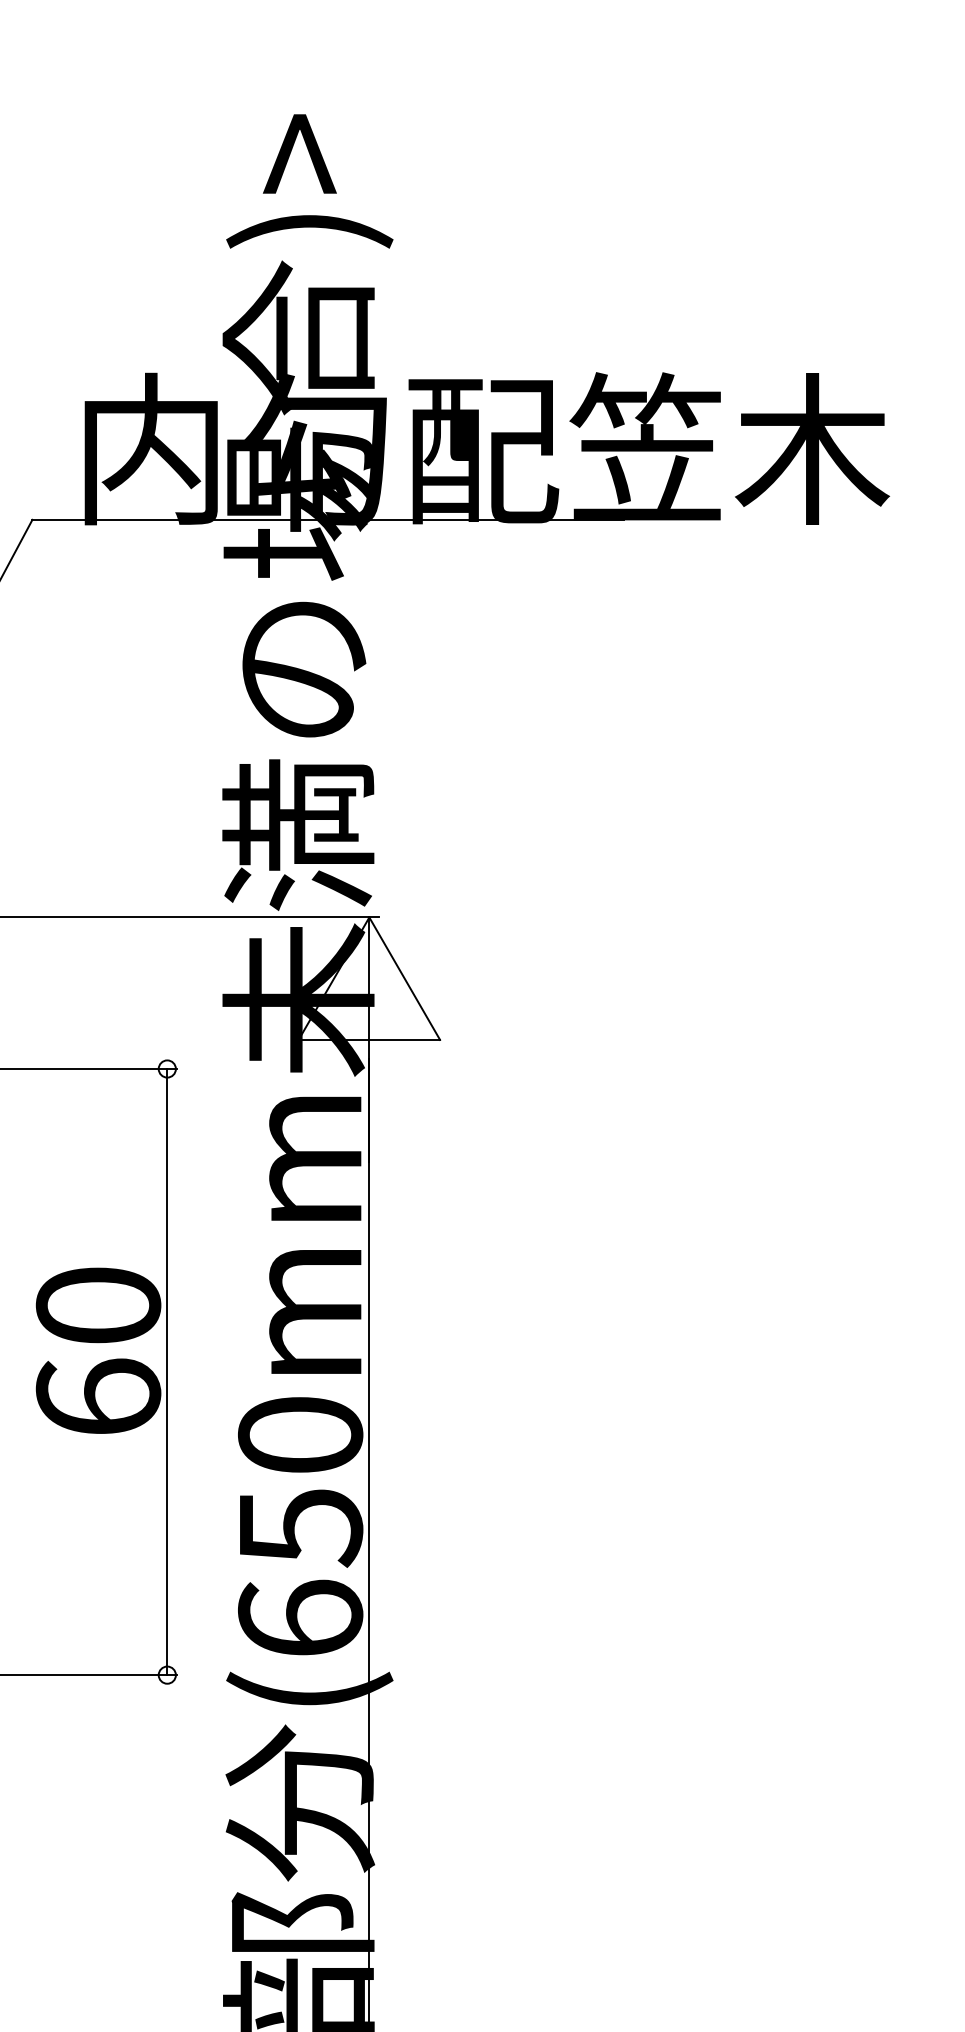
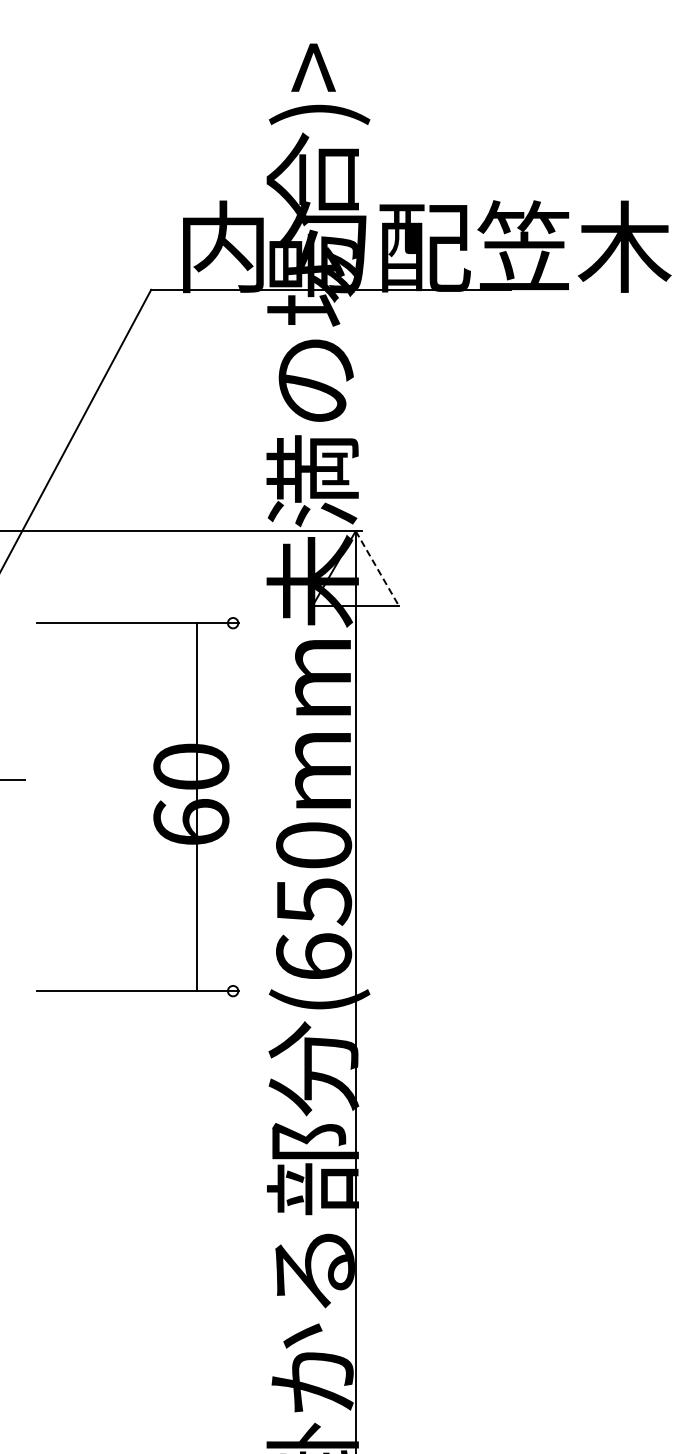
line: (405, 978) -> (377, 568), solid -> dashed
line: (167, 1372) -> (197, 807), moved

